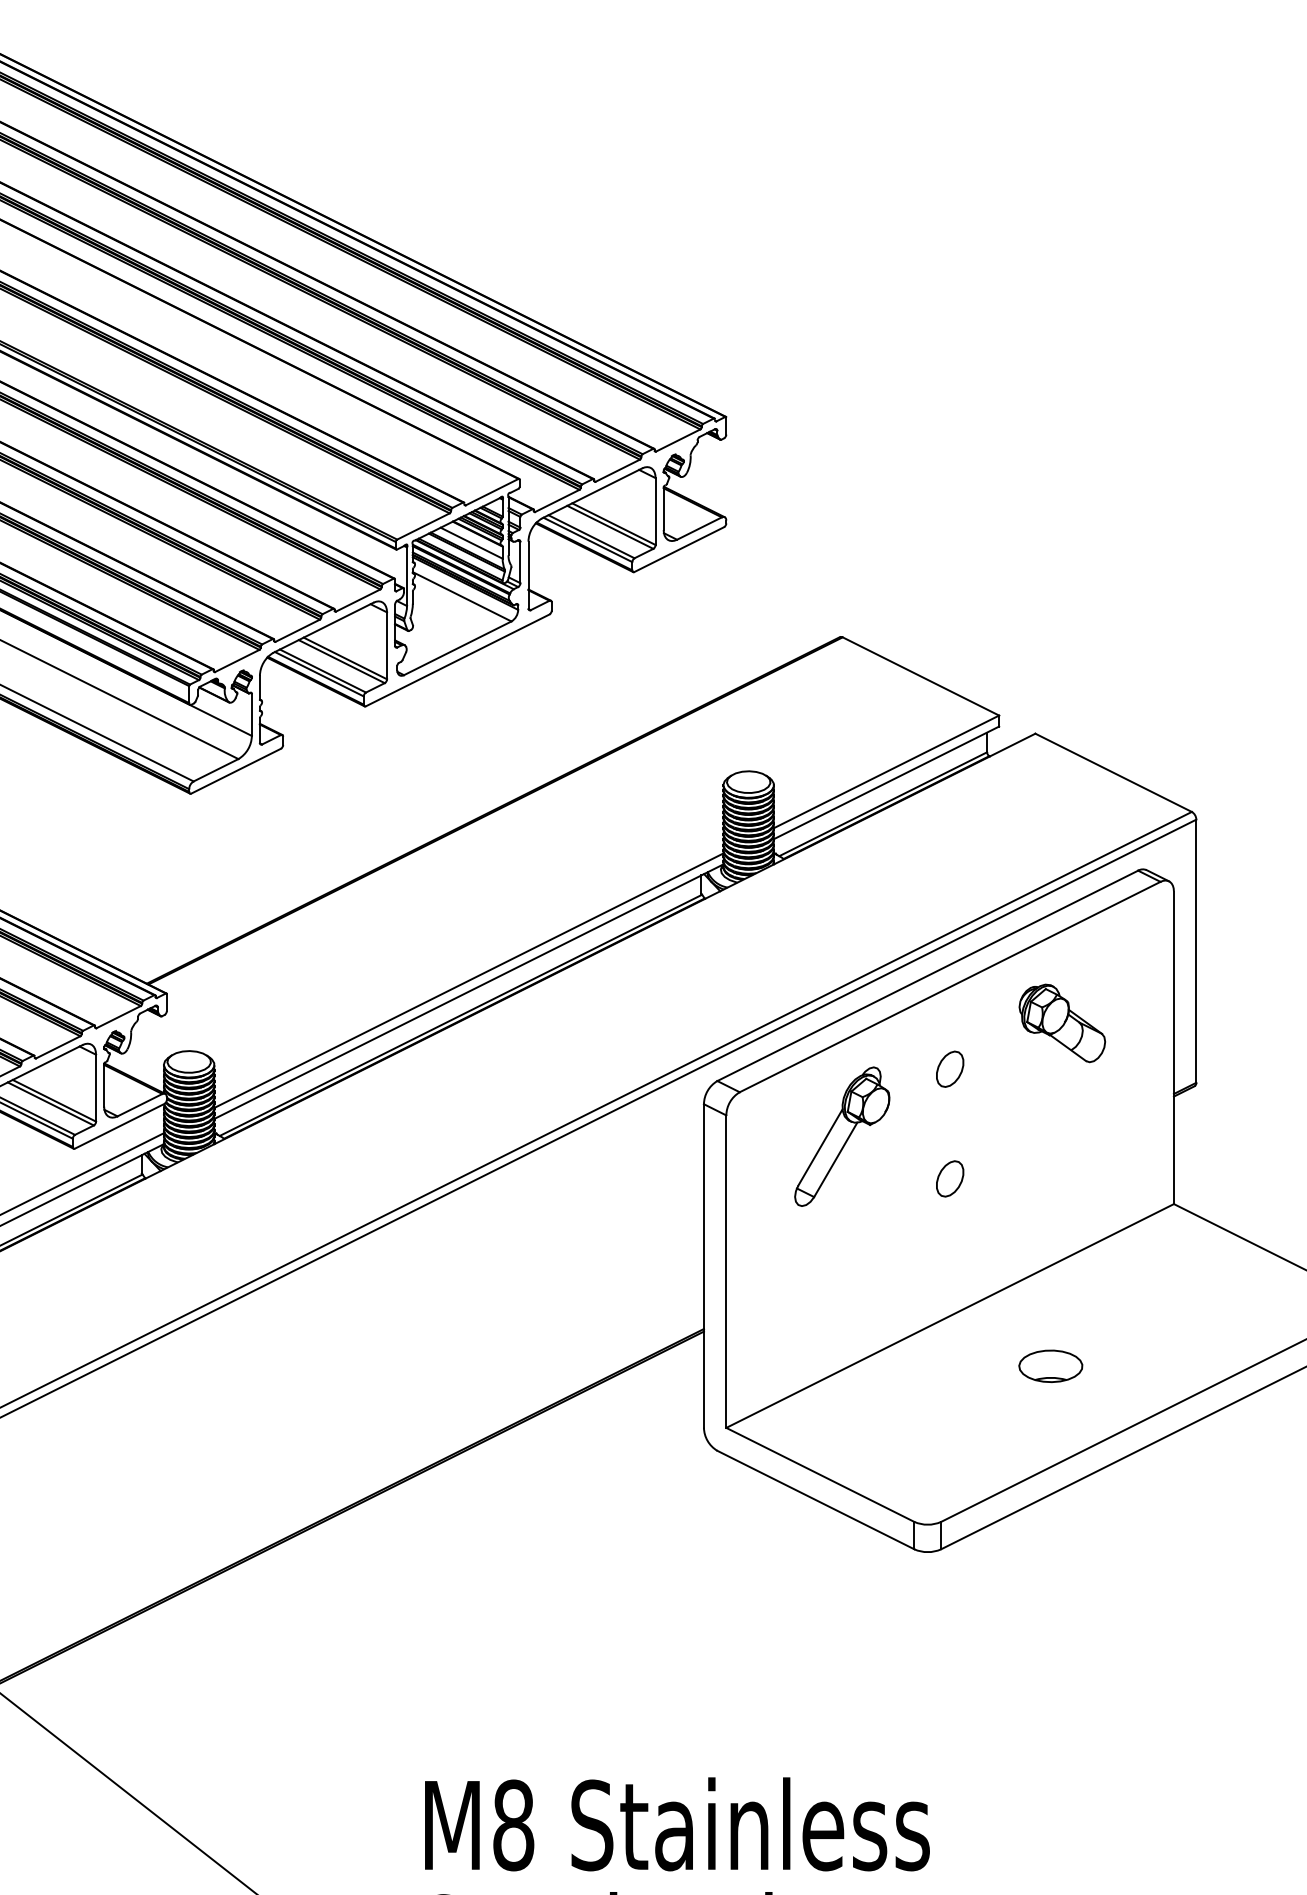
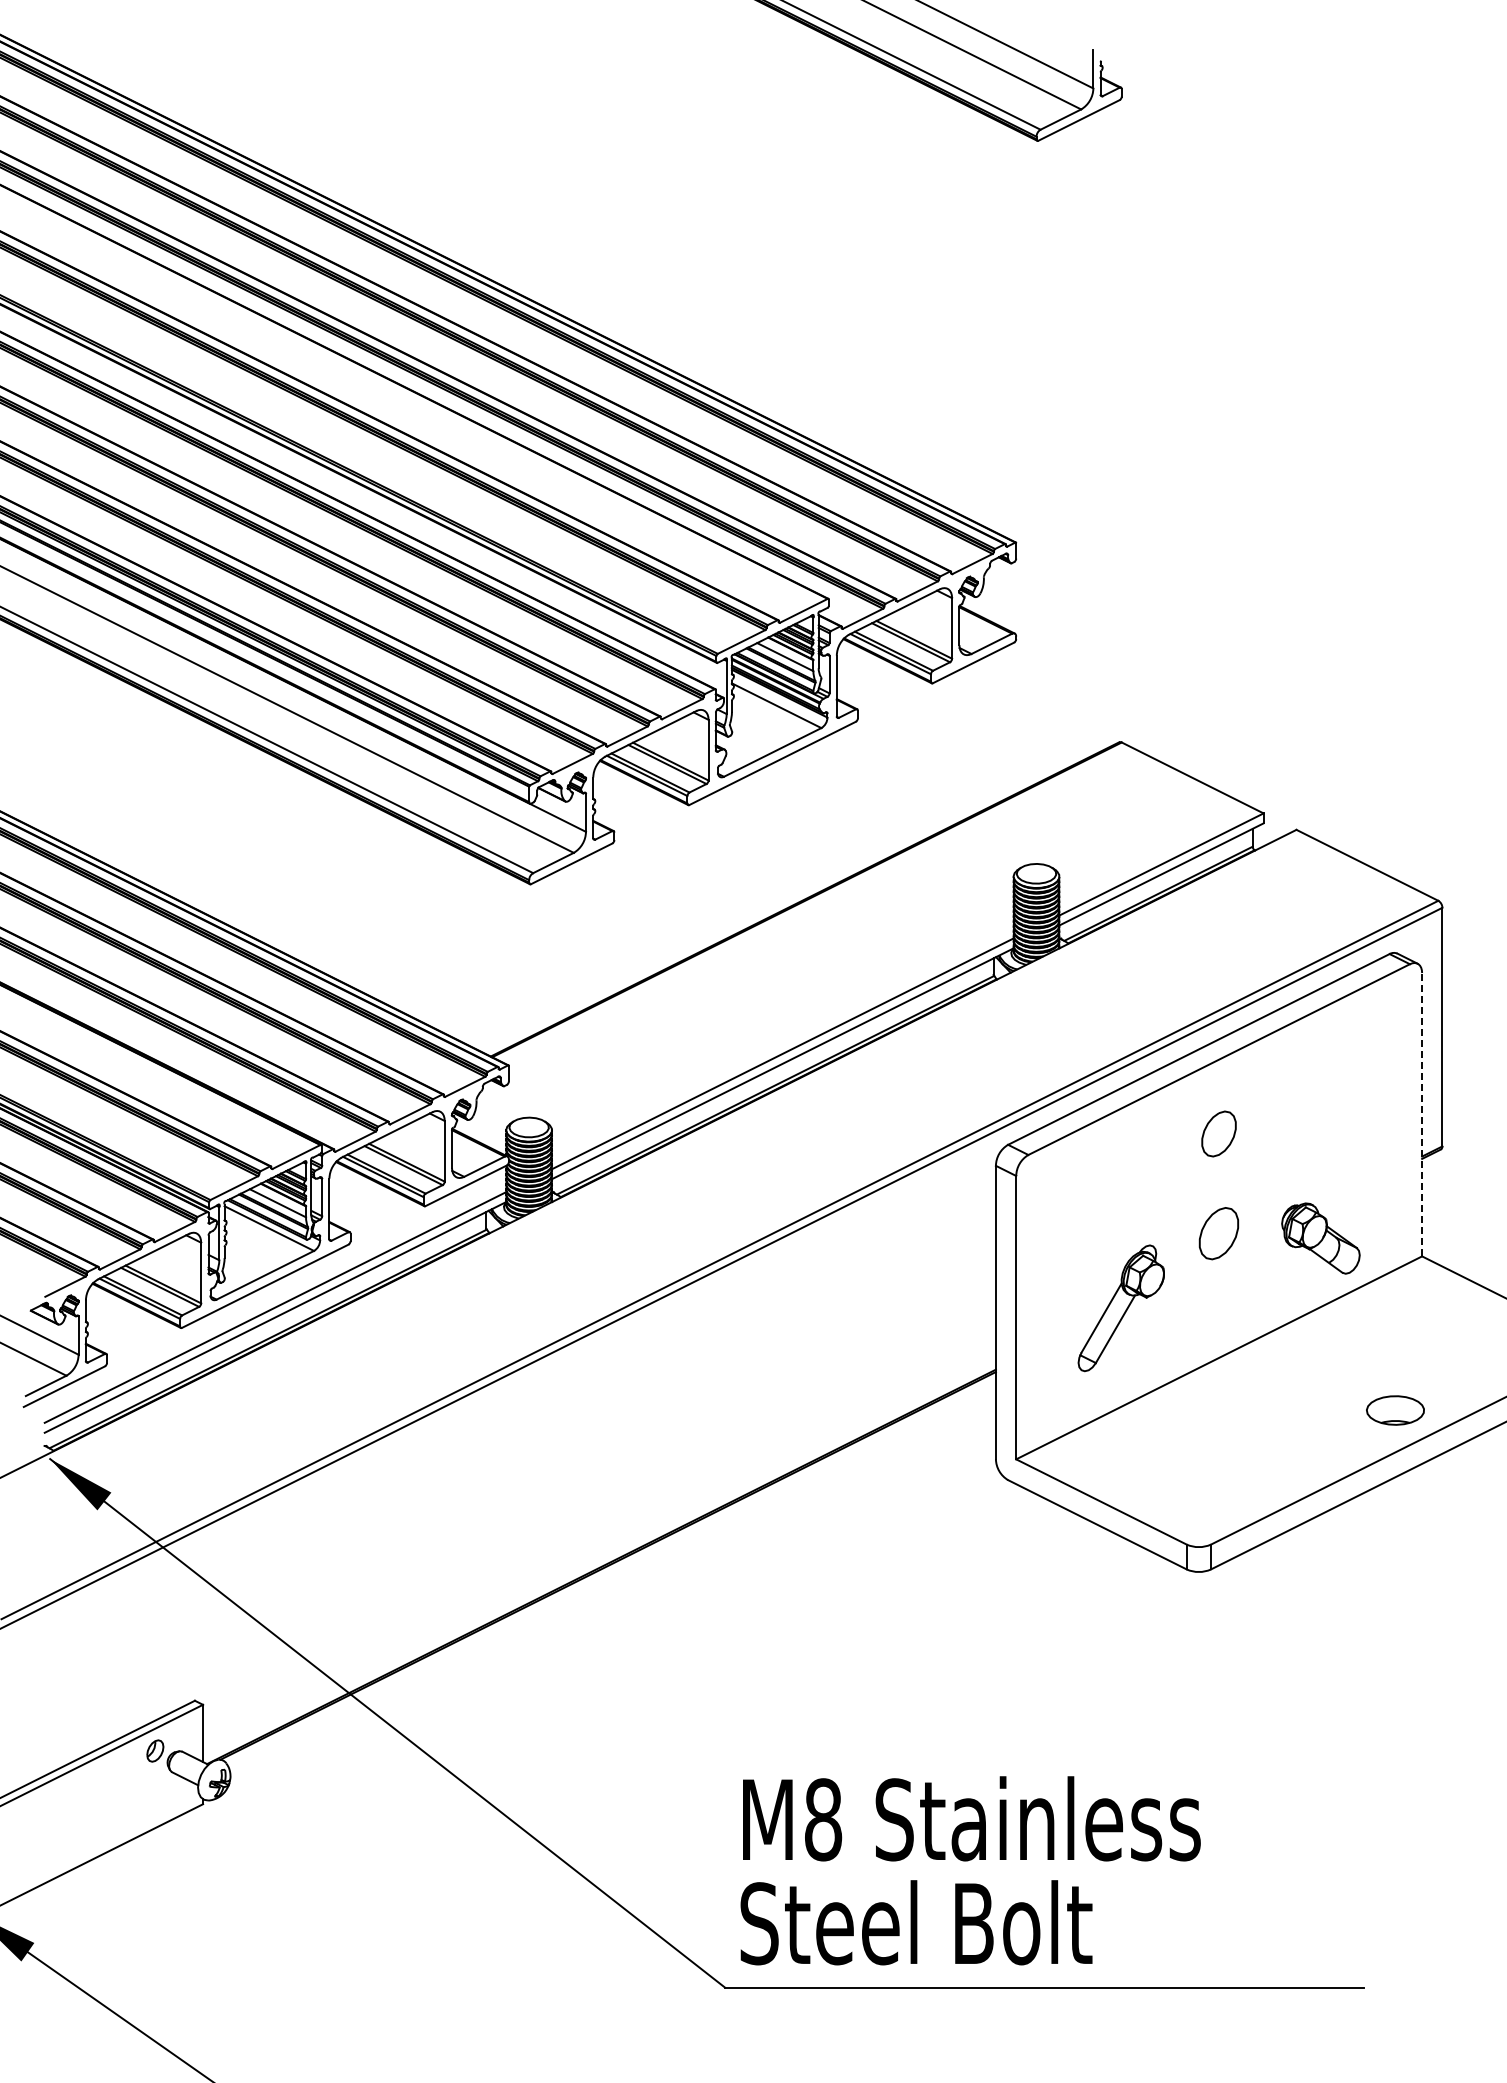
part: (1061, 1023) -> (1320, 1238), moved
line: (1174, 1047) -> (1422, 1114), solid -> dashed
part: (950, 1069) -> (1219, 1134), size x1.4
part: (841, 1136) -> (1120, 1308), moved
part: (950, 1178) -> (1219, 1233), size x1.6
part: (1050, 1366) -> (1395, 1410), moved

